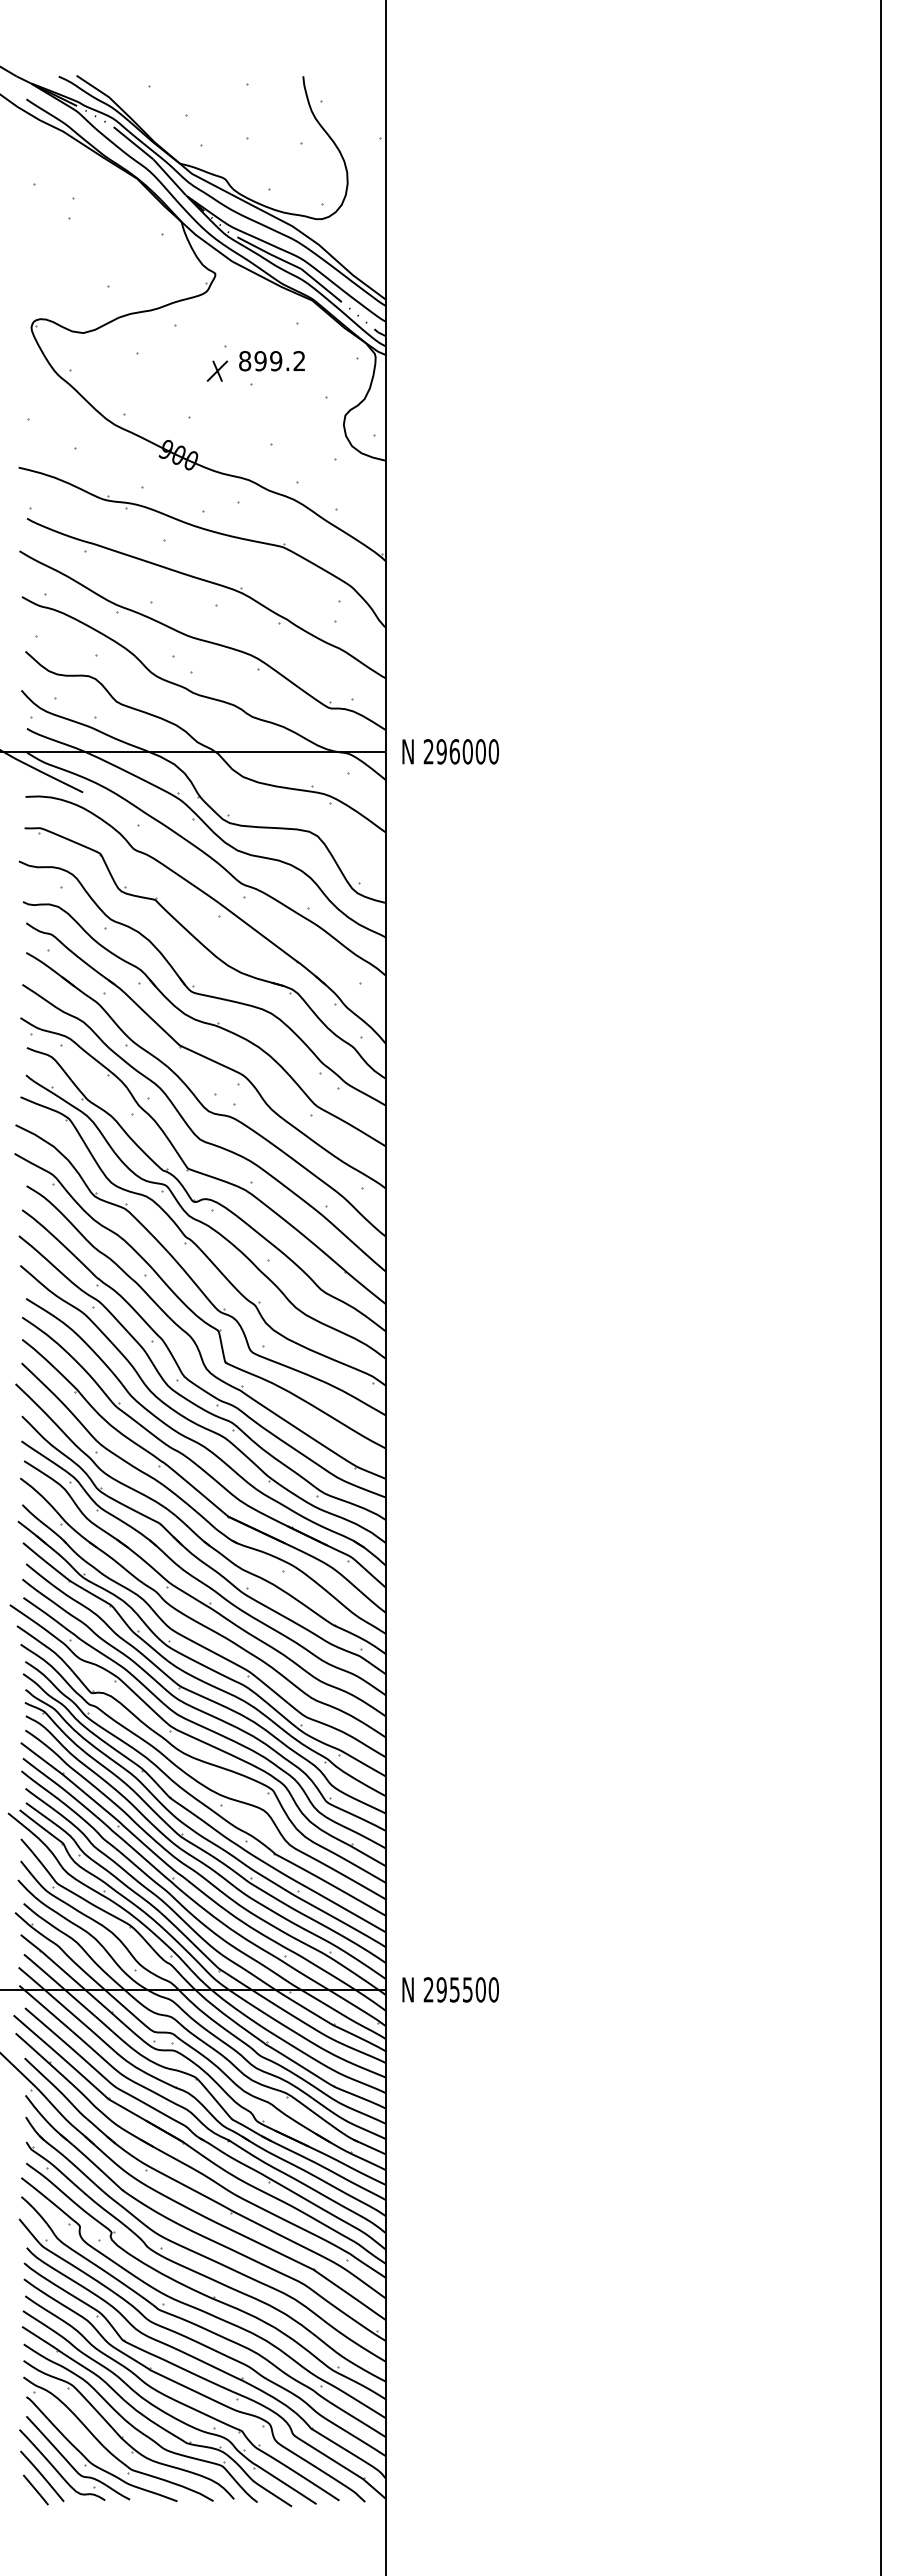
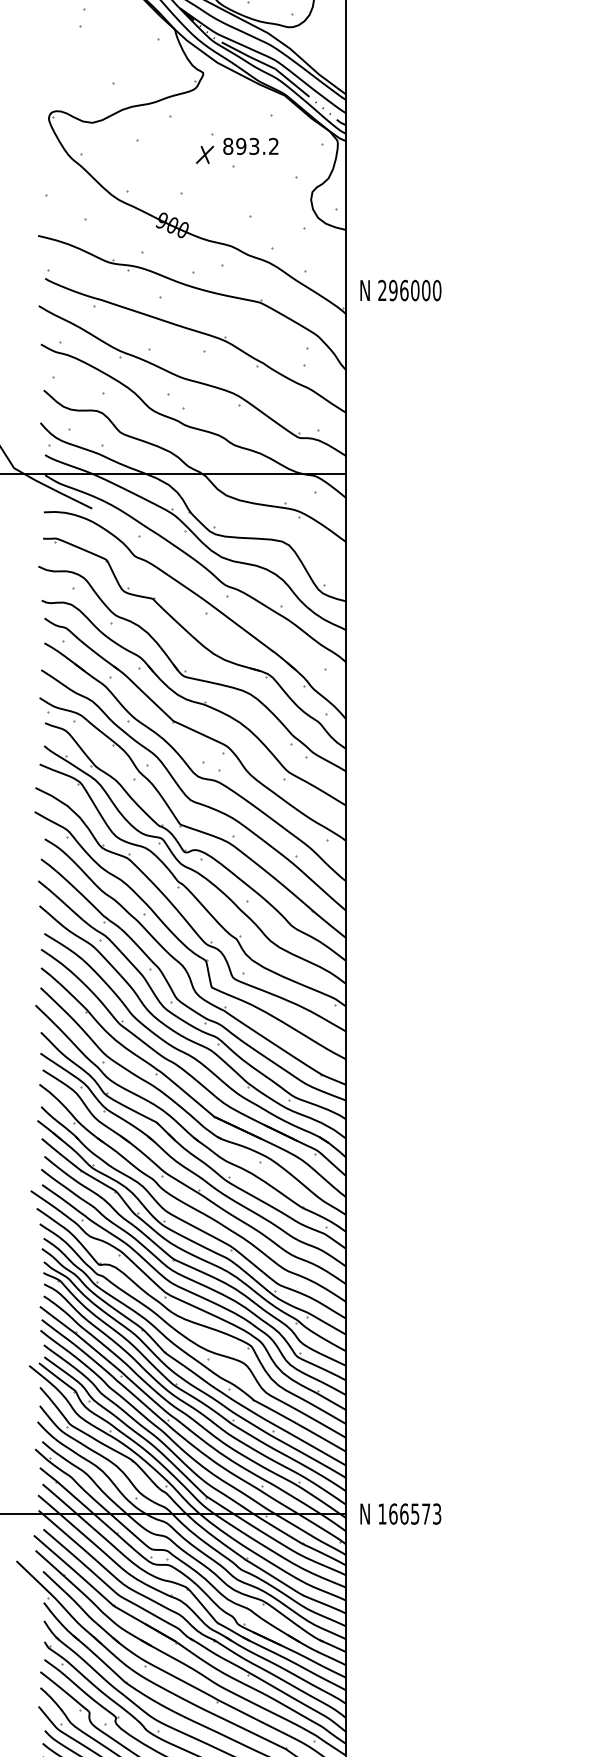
text: (276, 361) -> (254, 146), 899.2 -> 893.2
text: (450, 751) -> (400, 290), moved
text: (460, 1989) -> (409, 1513), 295500 -> 166573

